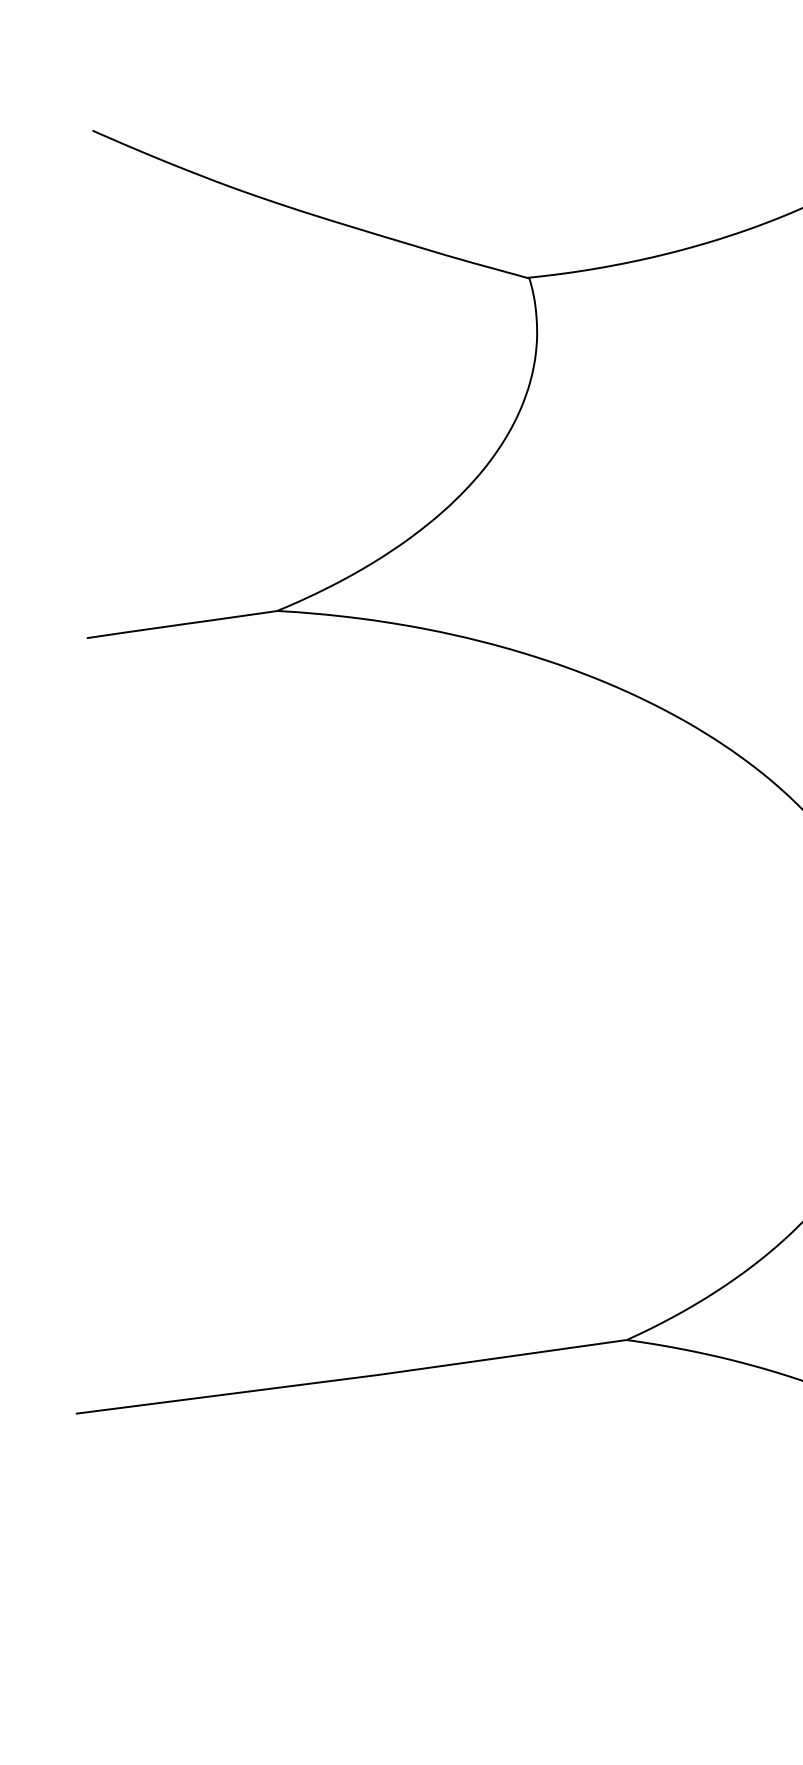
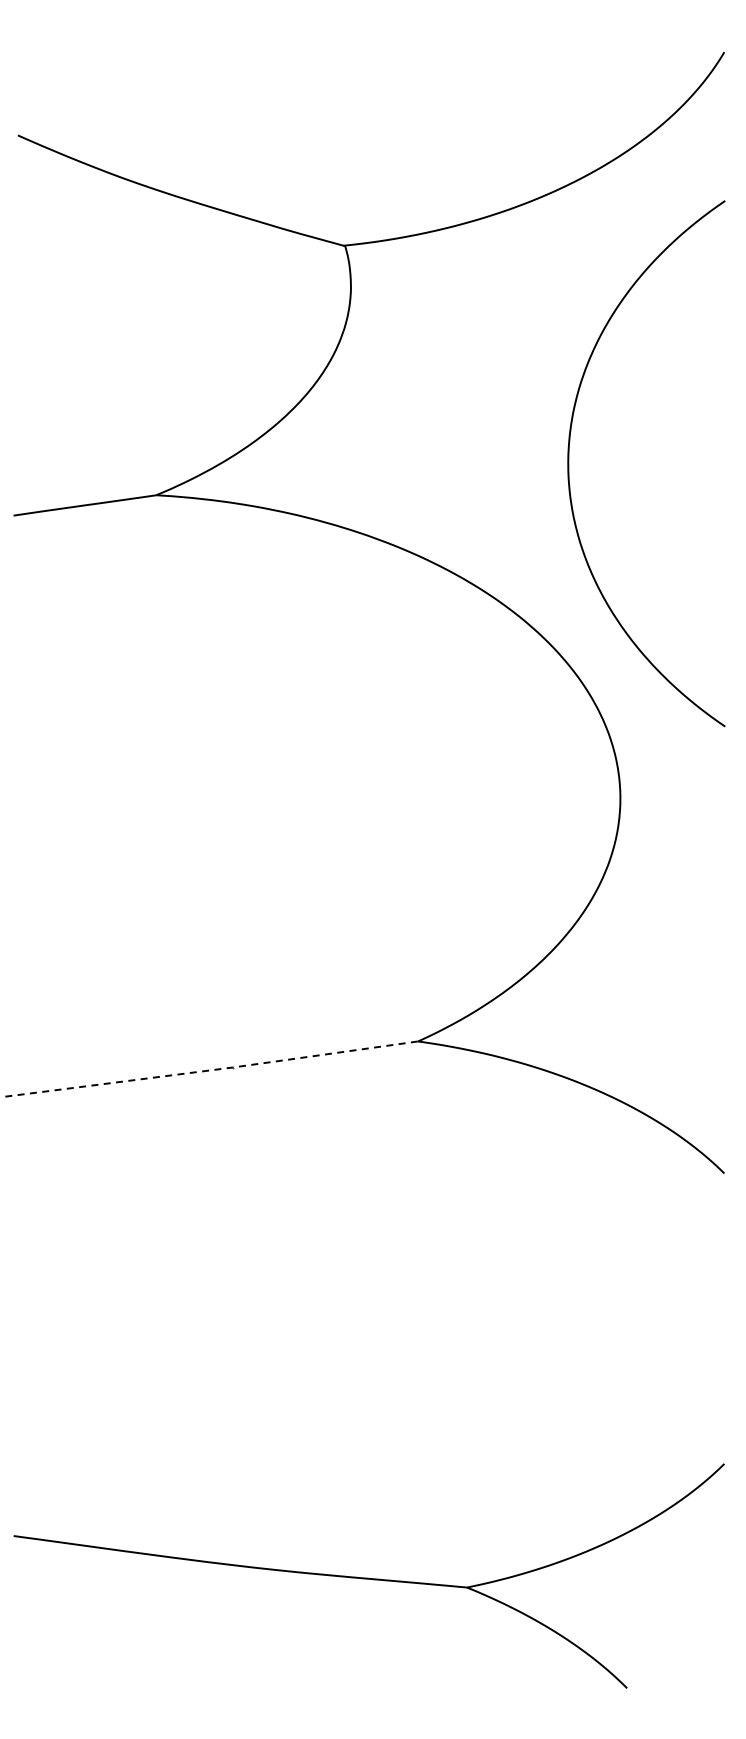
line: (353, 1378) -> (213, 1070), solid -> dashed

